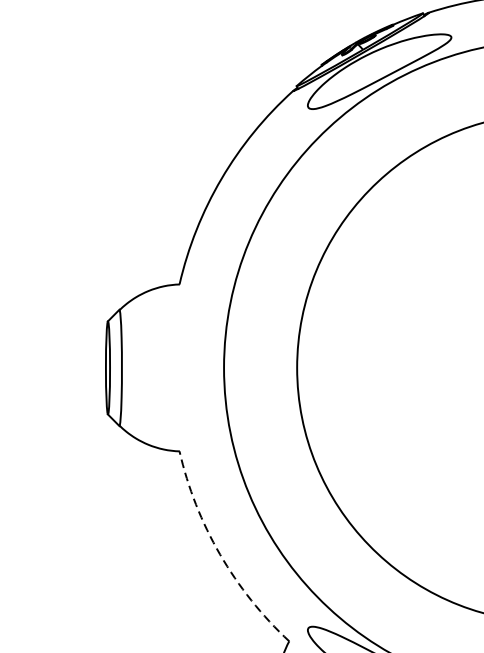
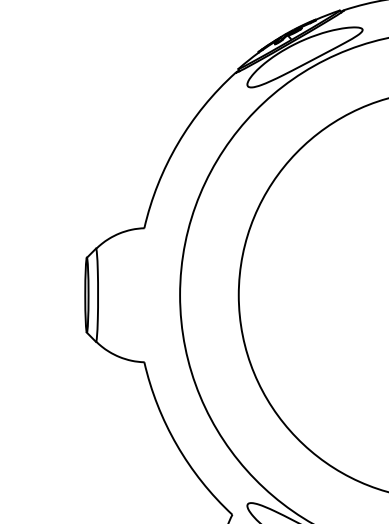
arc: (219, 555) -> (176, 445), dashed -> solid

